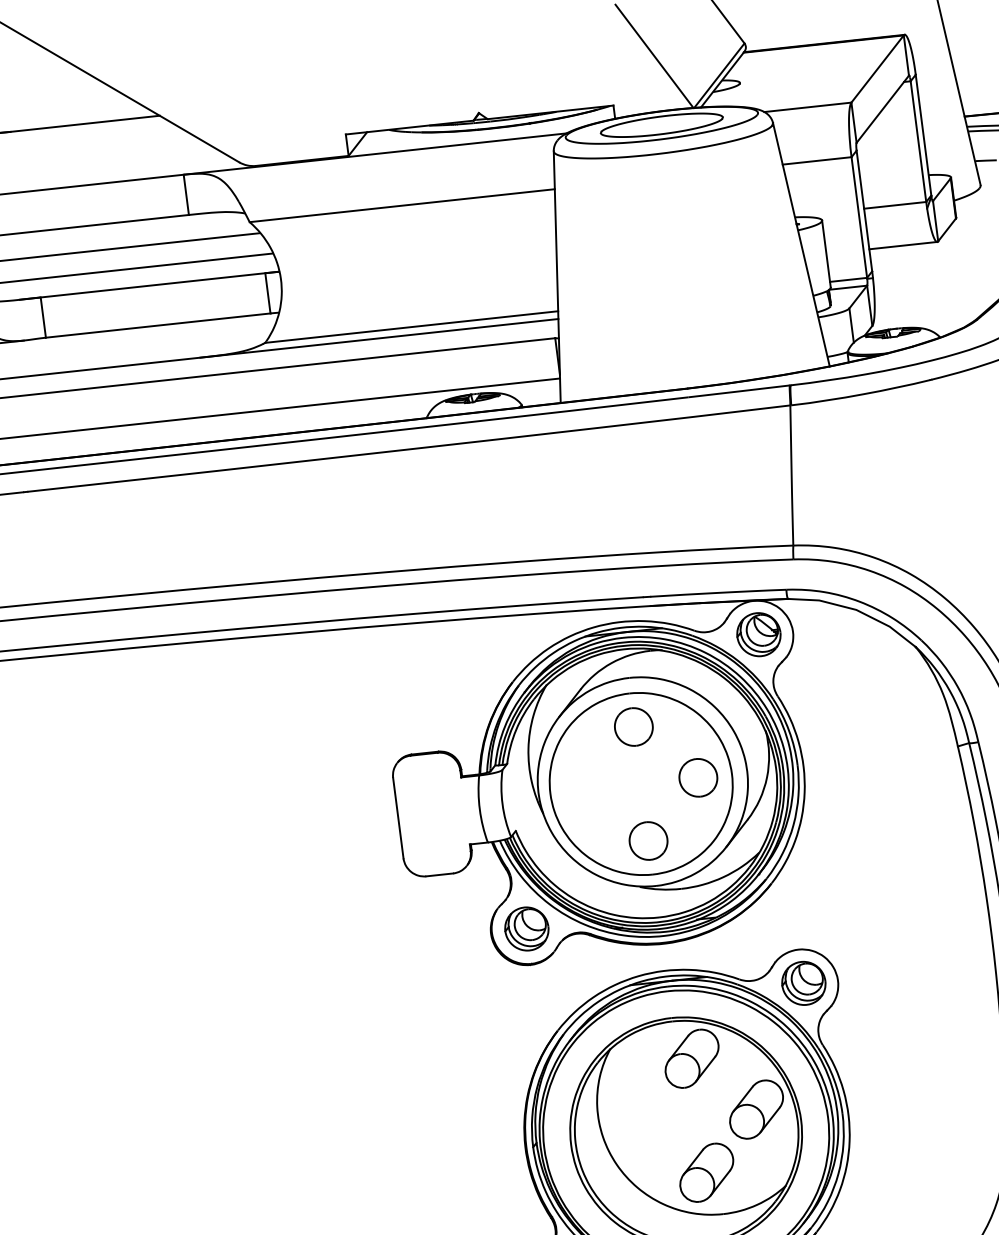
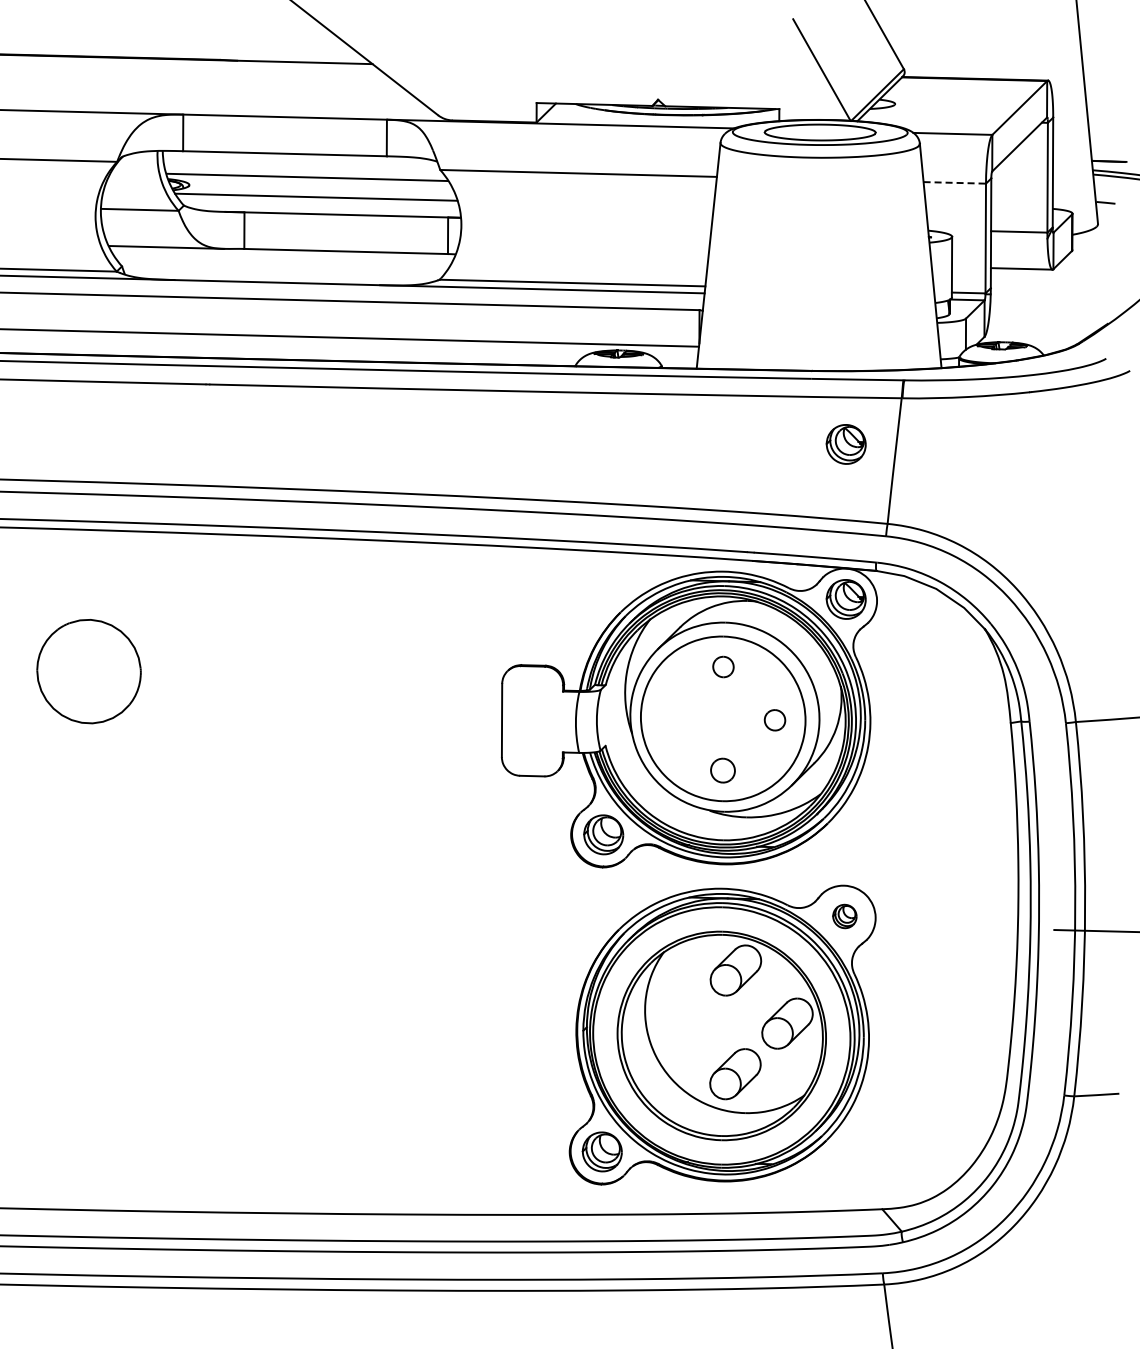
line: (817, 160) -> (955, 182), solid -> dashed
part: (735, 464) -> (845, 444), added
part: (633, 726) -> (723, 666), size x0.6
part: (697, 778) -> (774, 720), size x0.6
part: (647, 840) -> (722, 770), size x0.7
part: (803, 983) -> (844, 916), size x0.6

